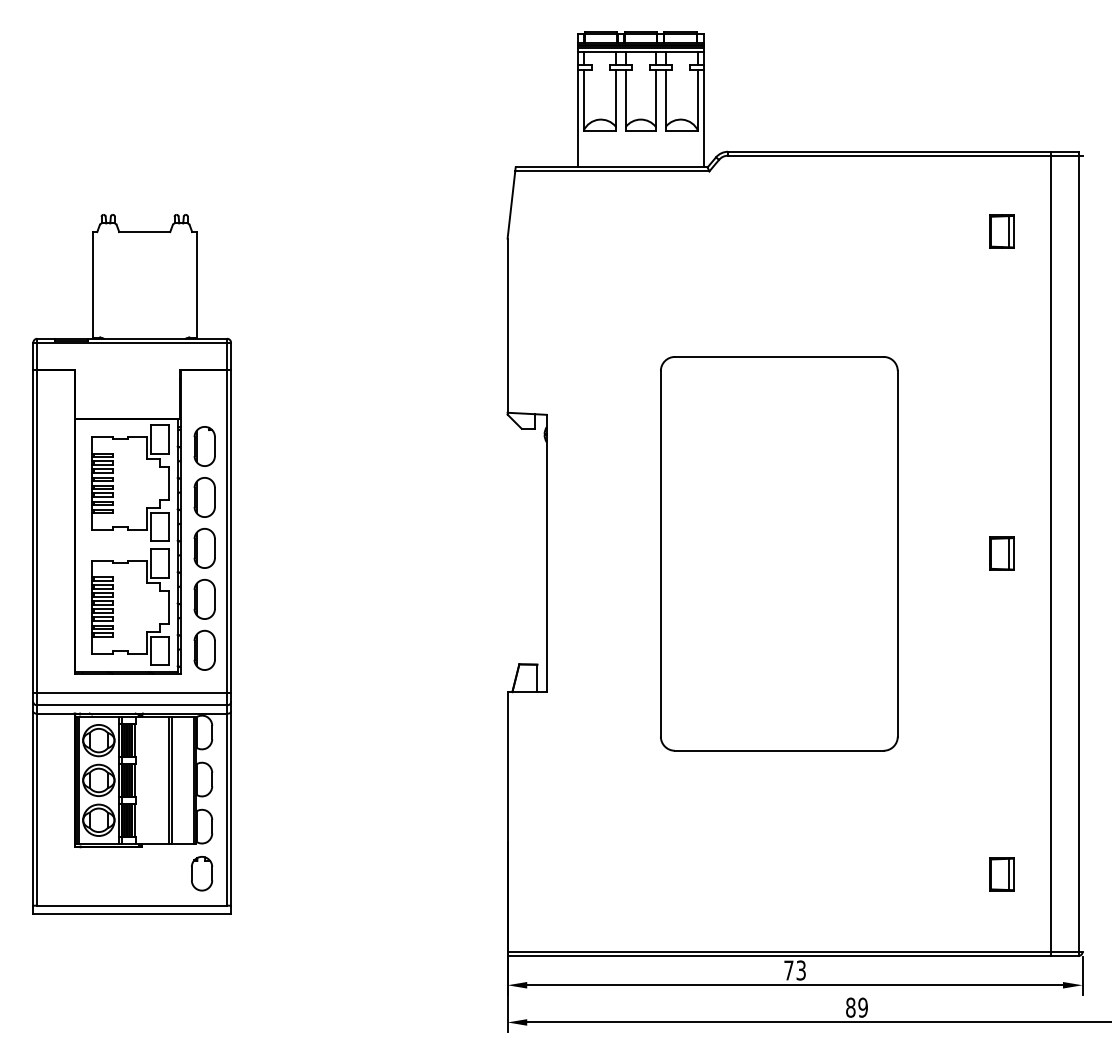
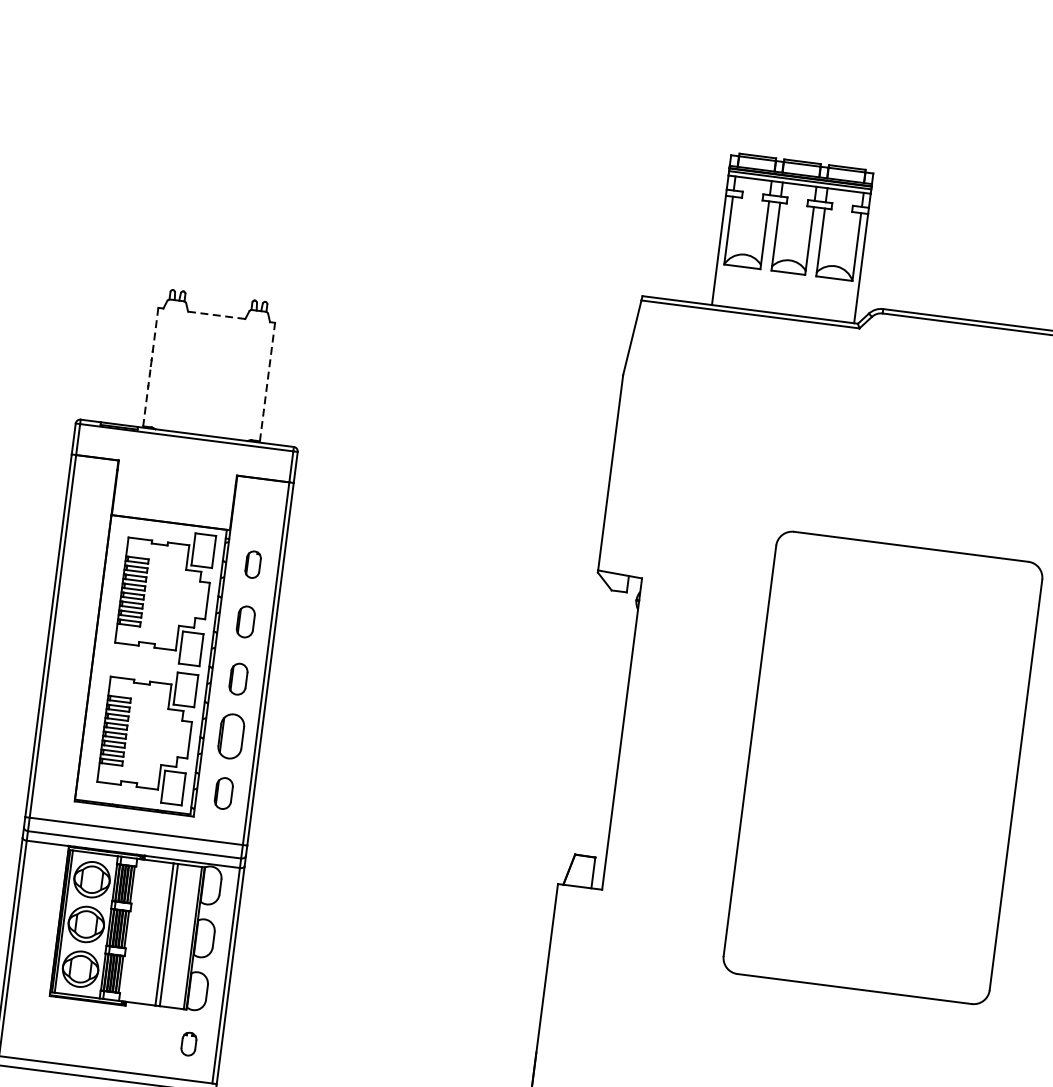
line: (145, 232) -> (217, 315), solid -> dashed
line: (92, 284) -> (150, 366), solid -> dashed
line: (196, 284) -> (267, 381), solid -> dashed
part: (204, 446) -> (252, 564), size x0.6
part: (204, 497) -> (245, 621), size x0.7
part: (204, 548) -> (238, 679), size x0.7
part: (204, 649) -> (223, 792), size x0.7
part: (202, 873) -> (189, 1043), size x0.6

